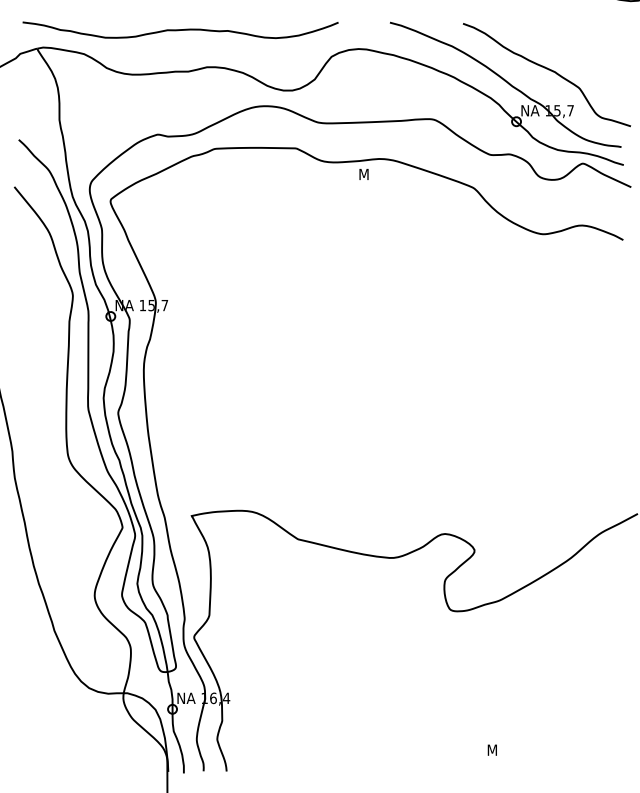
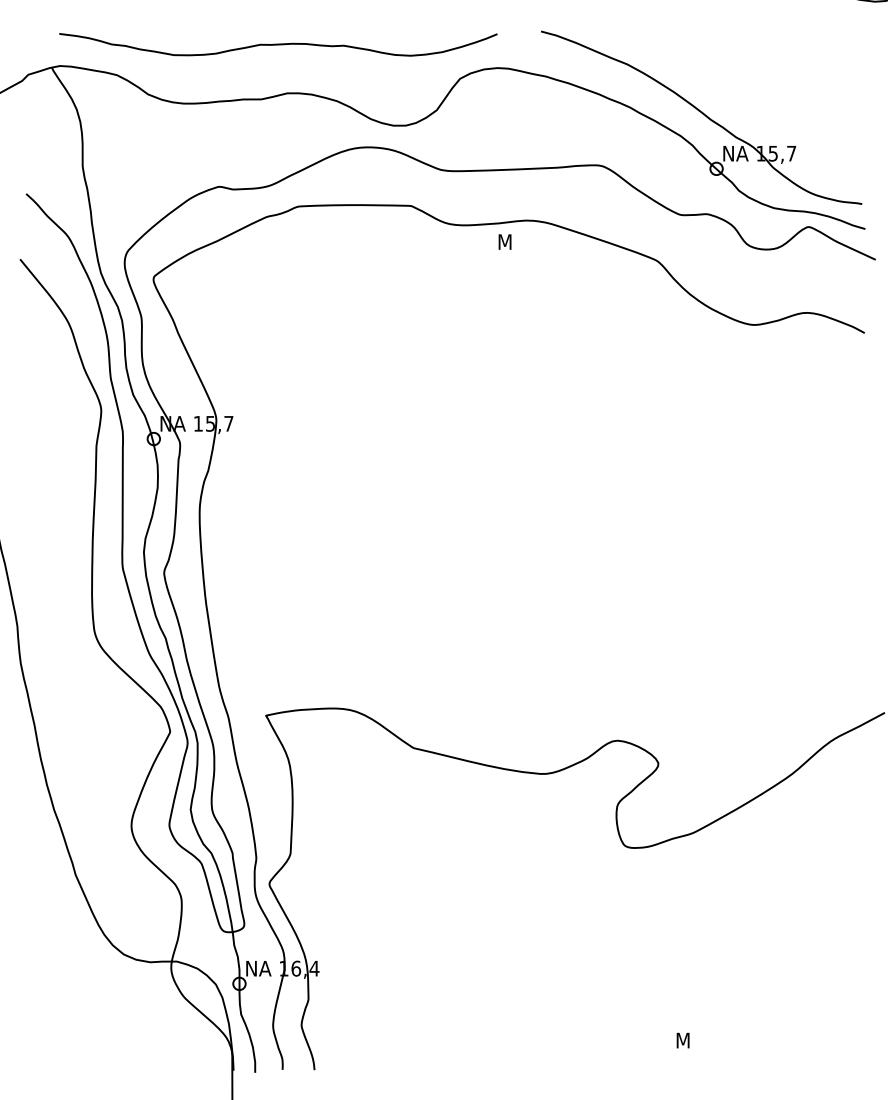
curve: (180, 29) -> (278, 43), moved
curve: (548, 70) -> (760, 97), removed

